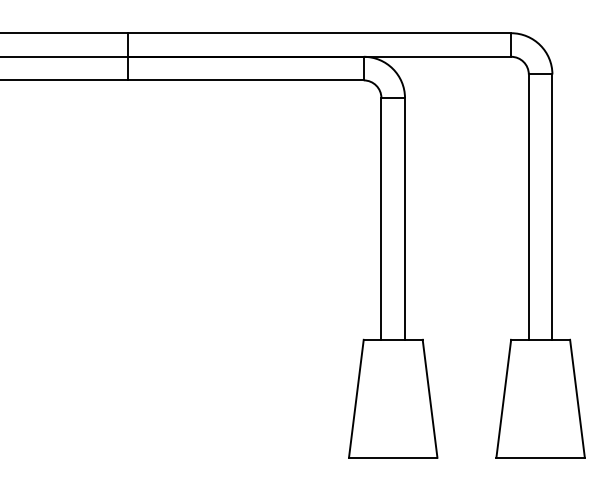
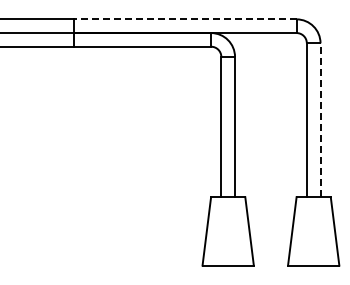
line: (317, 33) -> (184, 19), solid -> dashed
line: (552, 207) -> (320, 120), solid -> dashed

